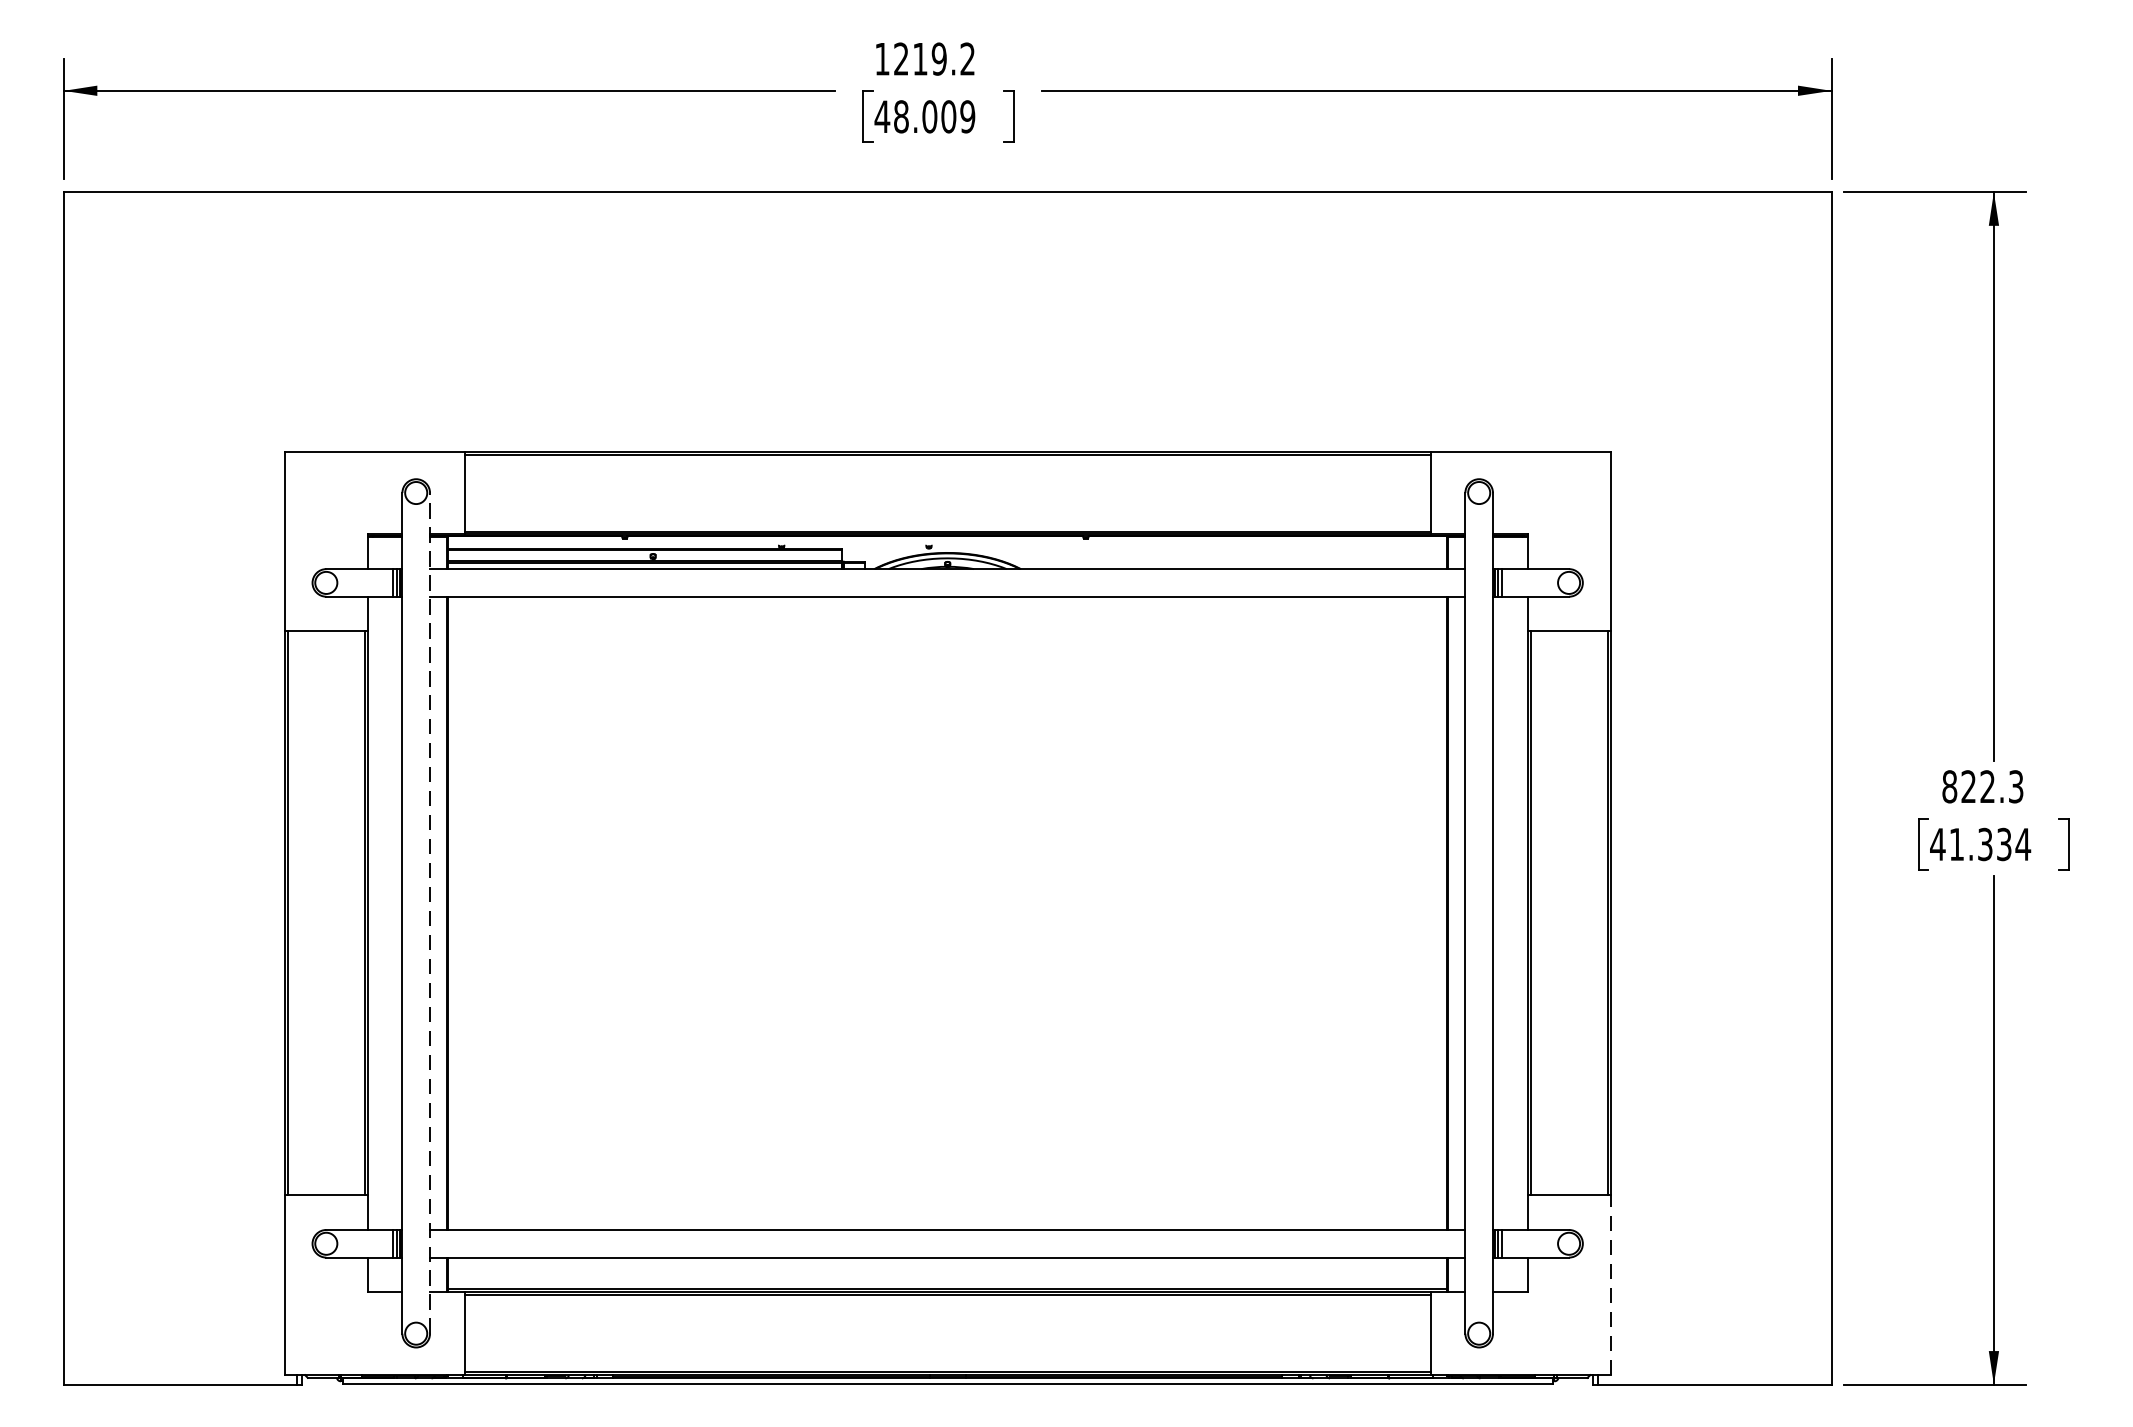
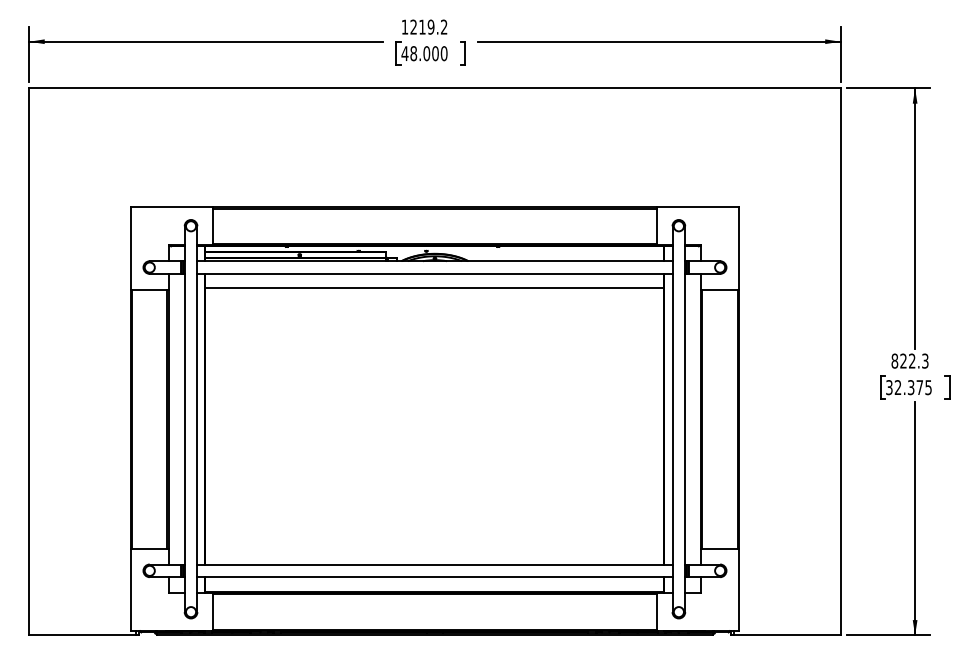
text: (966, 116) -> (443, 53), 48.009 -> 48.000
line: (946, 628) -> (434, 288), added
text: (1979, 844) -> (908, 387), 41.334 -> 32.375
line: (430, 913) -> (197, 419), dashed -> solid
line: (1611, 1284) -> (739, 589), dashed -> solid

